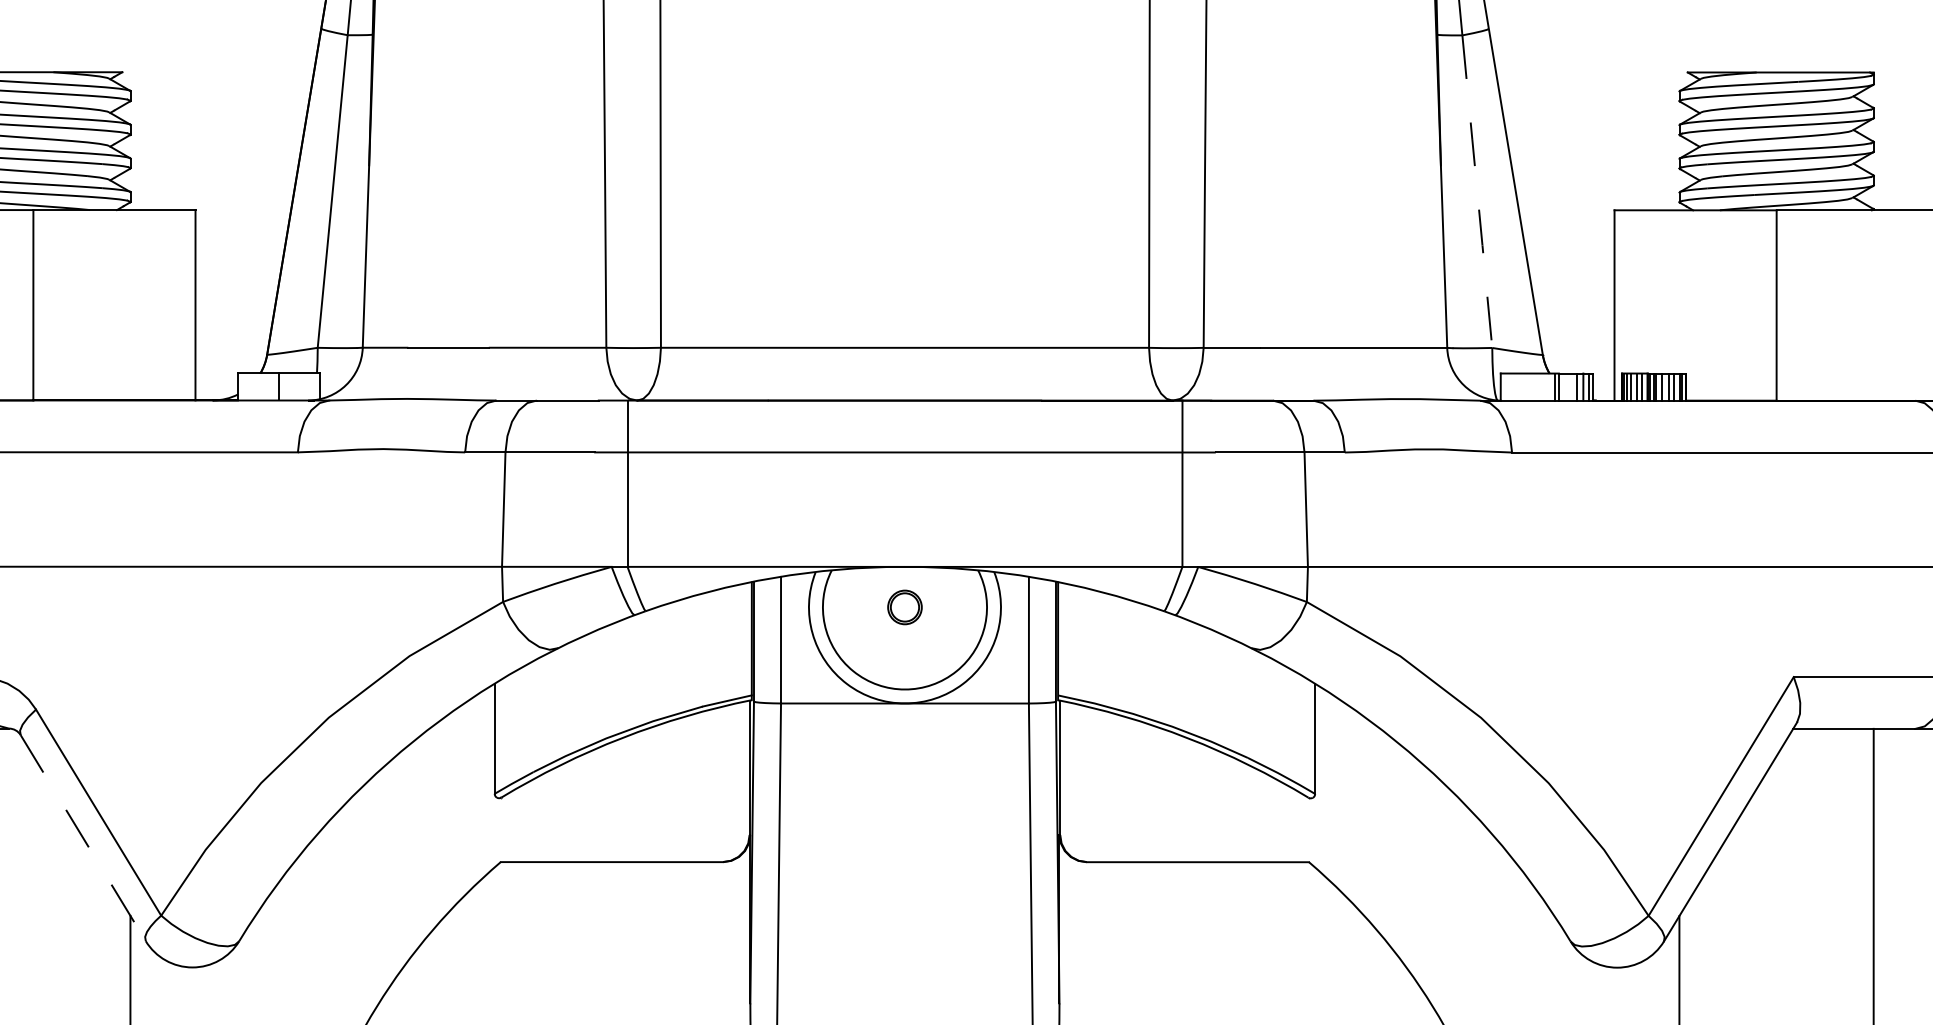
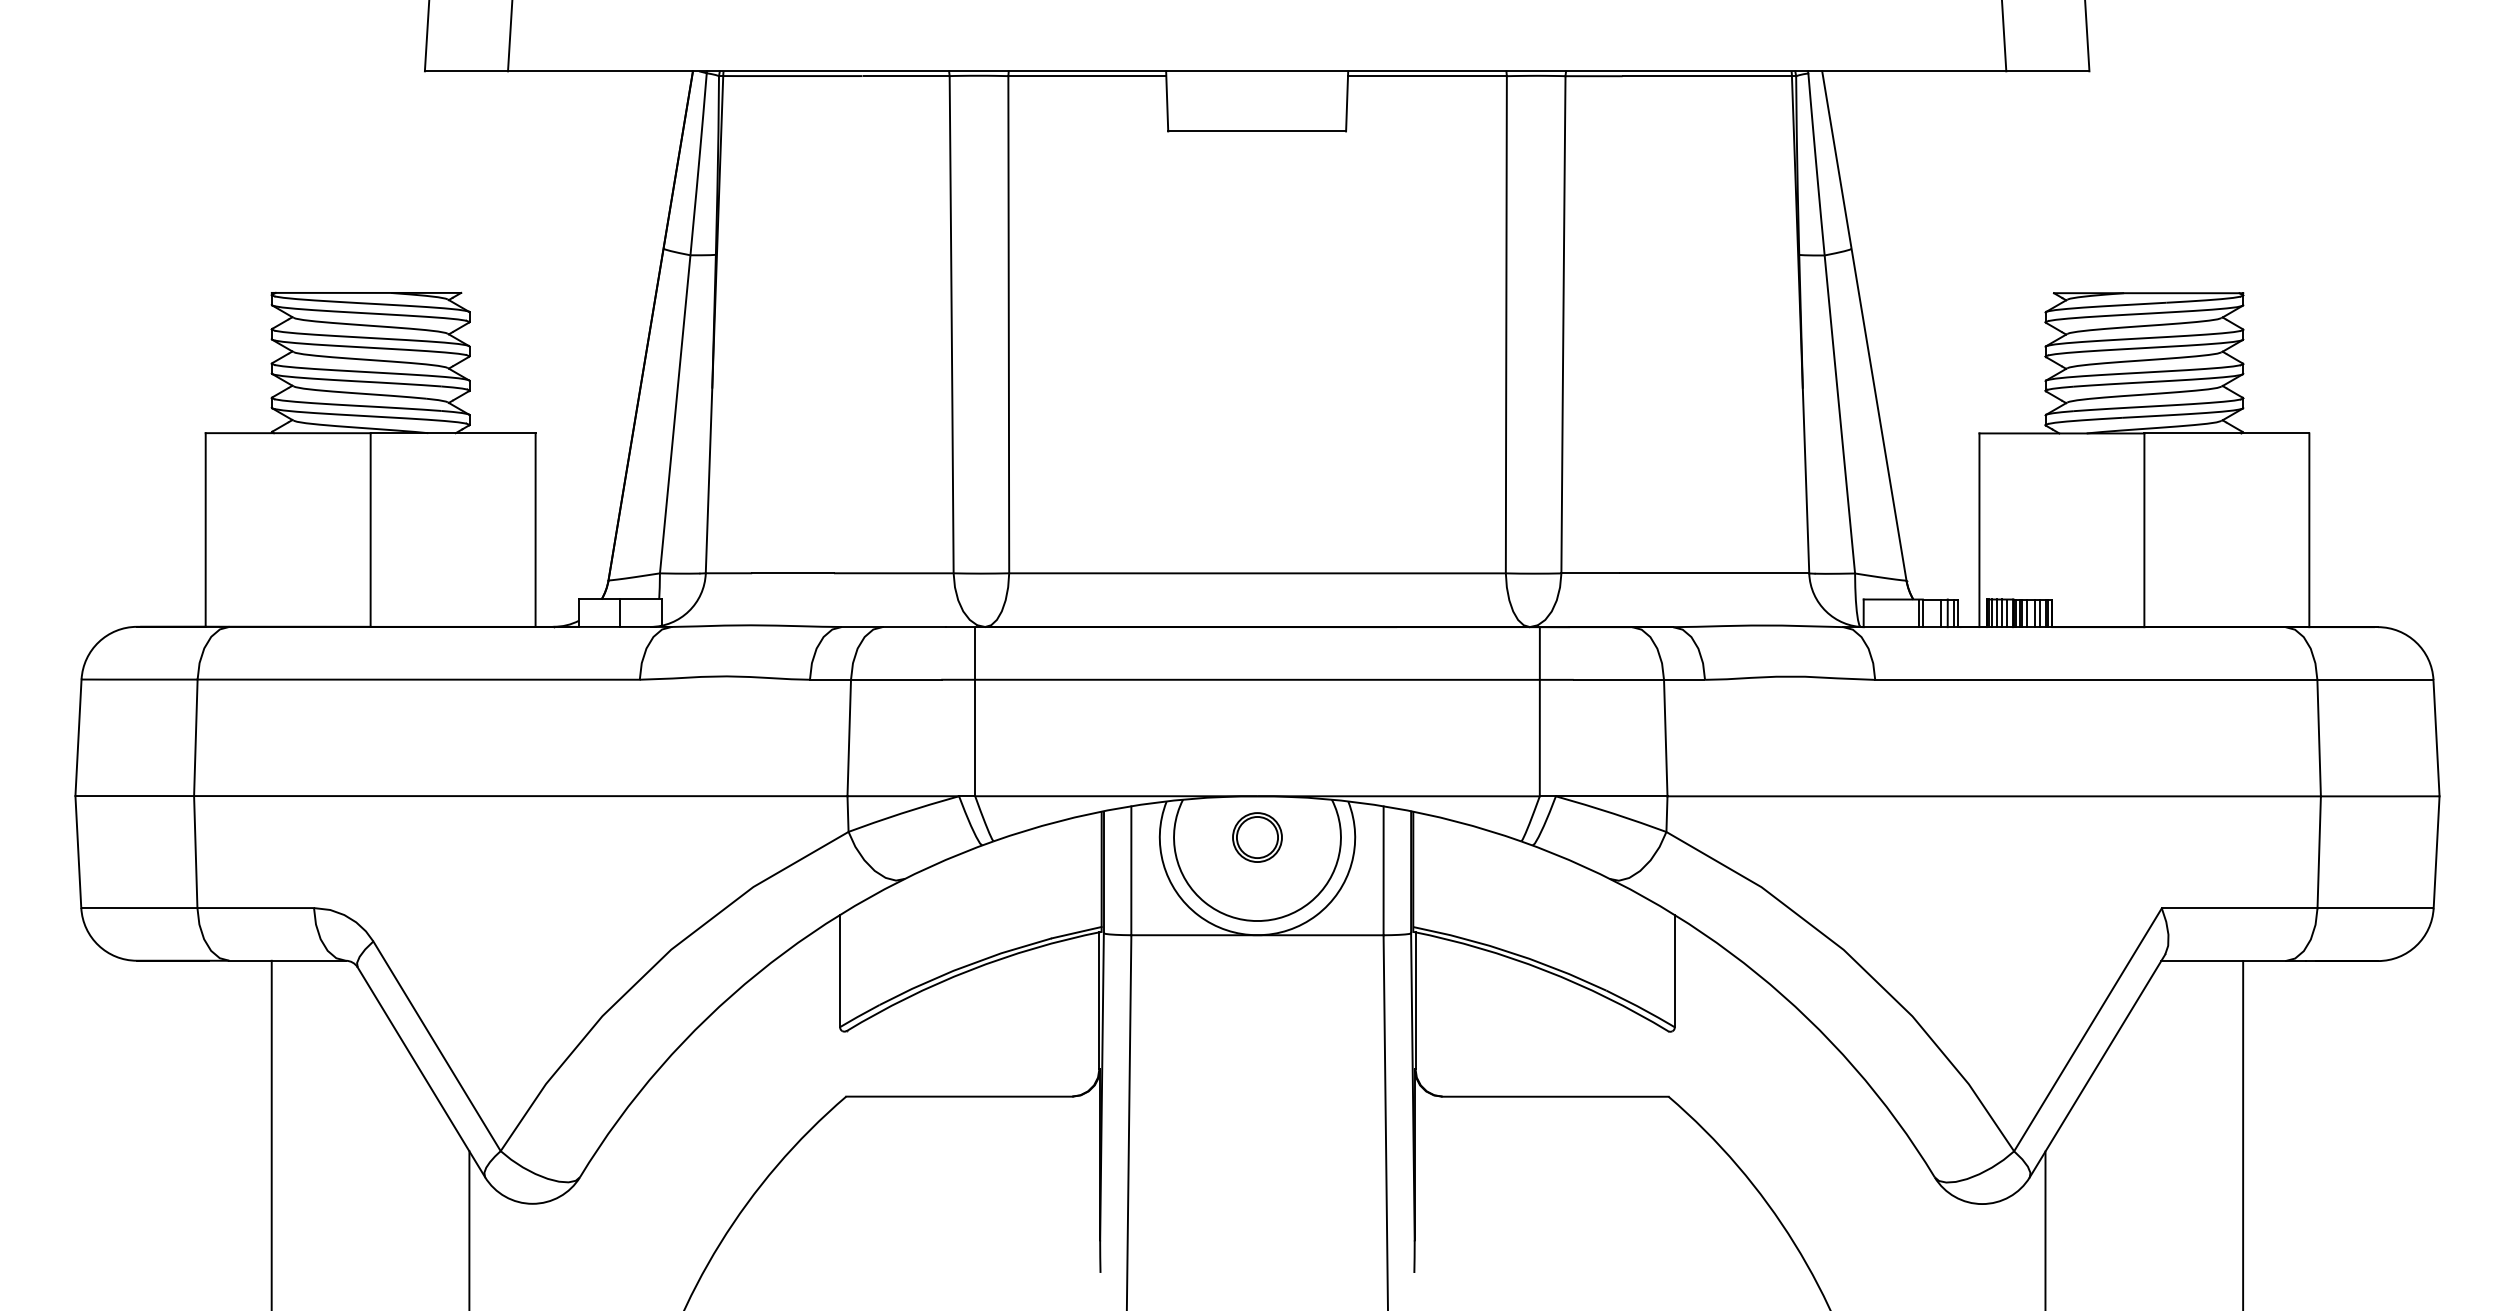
line: (1476, 191) -> (1839, 414), dashed -> solid
part: (904, 607) -> (1257, 837), size x1.43
line: (83, 838) -> (421, 1072), dashed -> solid

